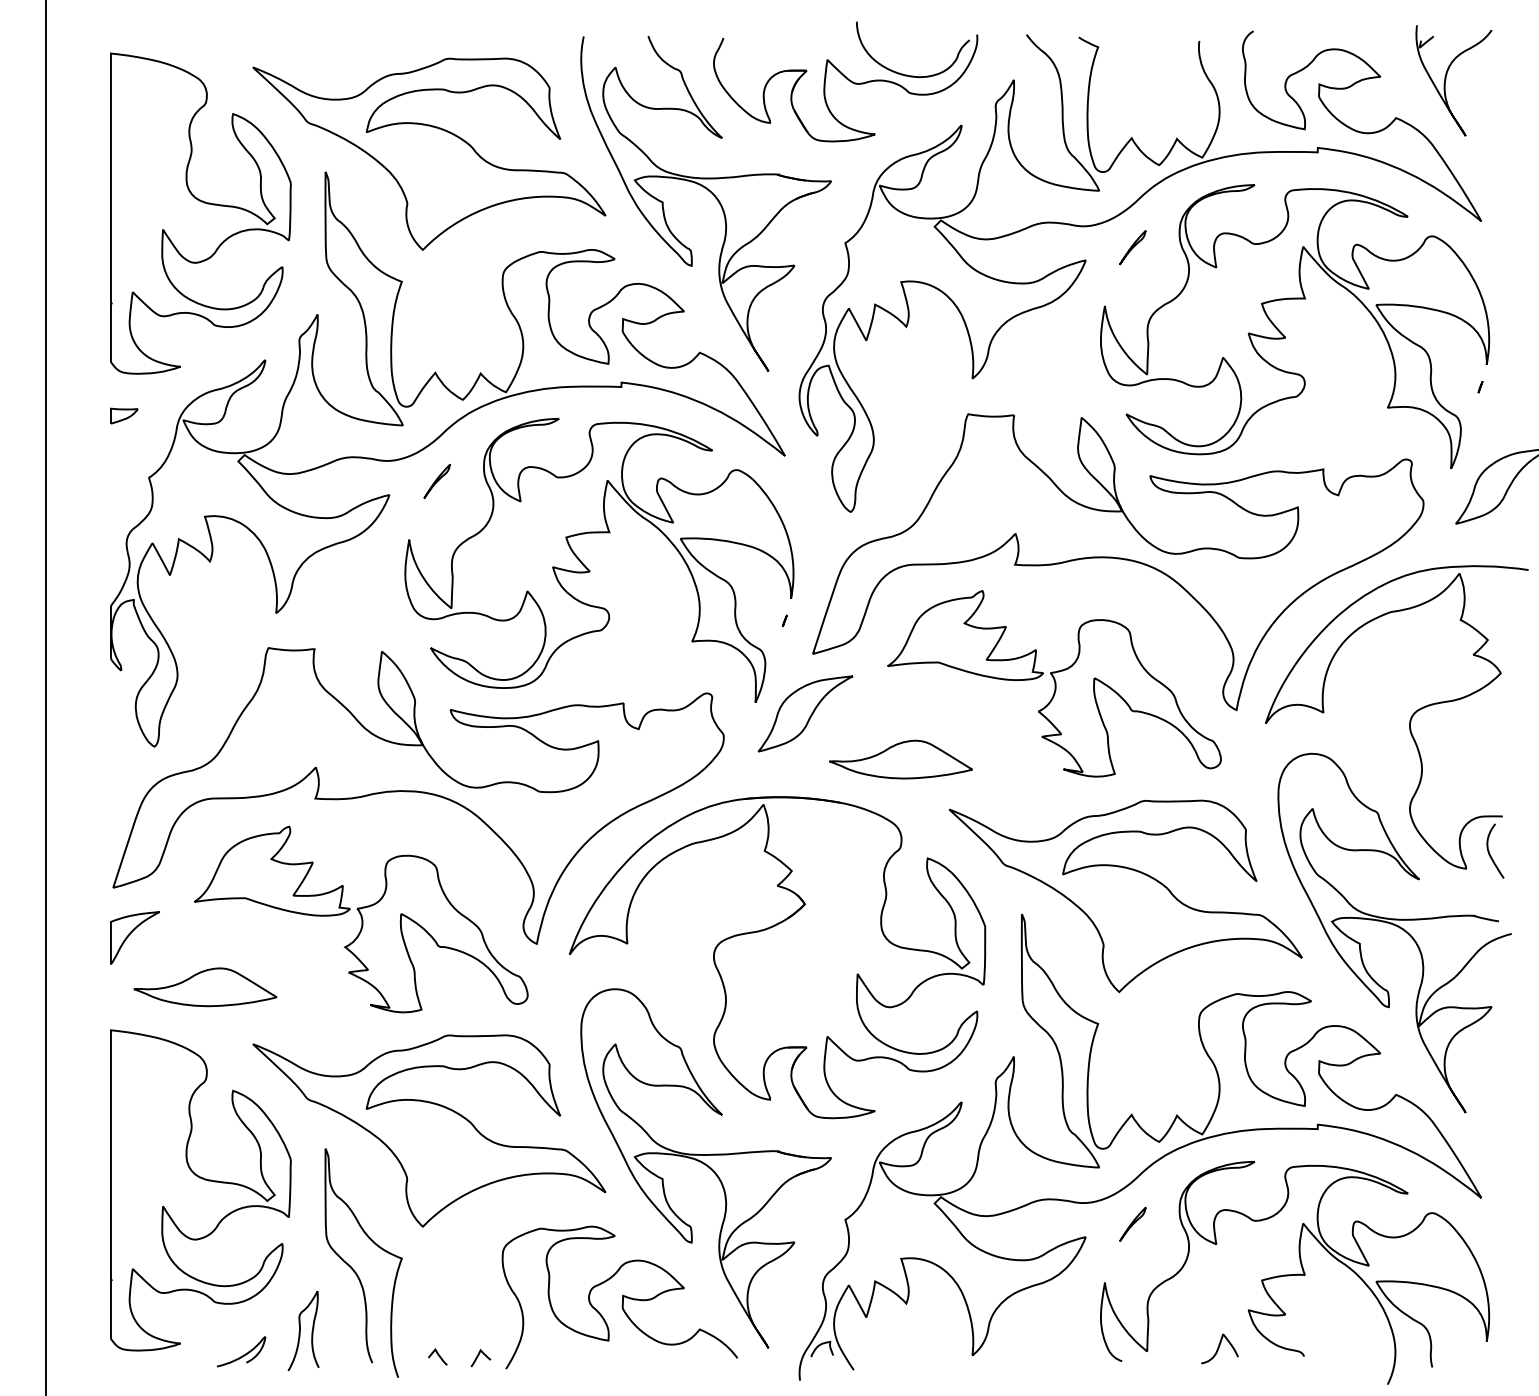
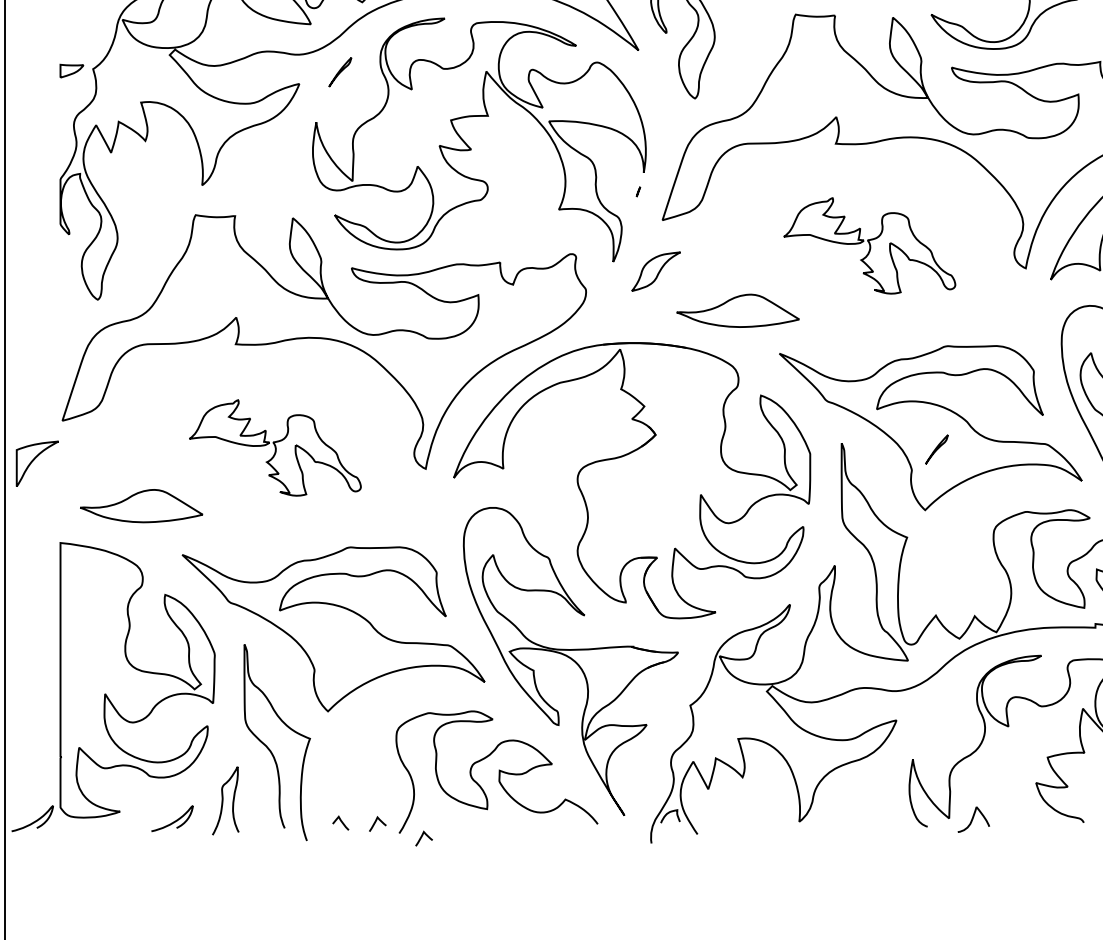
part: (124, 415) -> (72, 70), moved
part: (1054, 683) -> (869, 245), size x0.6
part: (805, 713) -> (656, 271), size x0.6
part: (361, 919) -> (275, 447), size x0.6
part: (134, 937) -> (36, 463), moved
part: (1132, 1223) -> (936, 448), moved
curve: (1219, 1348) -> (973, 819), moved
curve: (80, 1354) -> (34, 821), added
curve: (533, 1372) -> (422, 836), added

